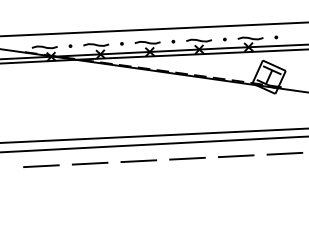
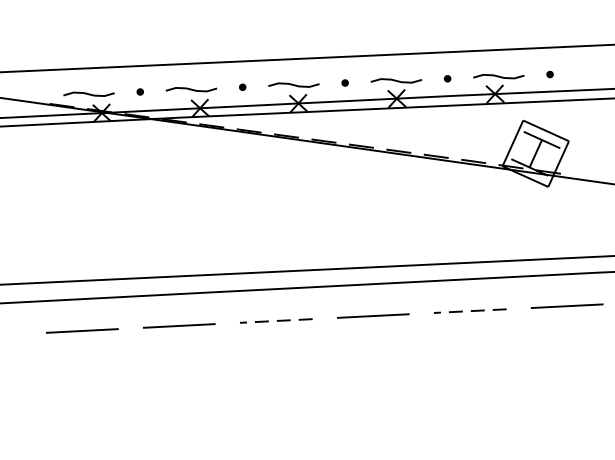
line: (235, 156) -> (468, 311), solid -> dashed
line: (138, 161) -> (275, 321), solid -> dashed

